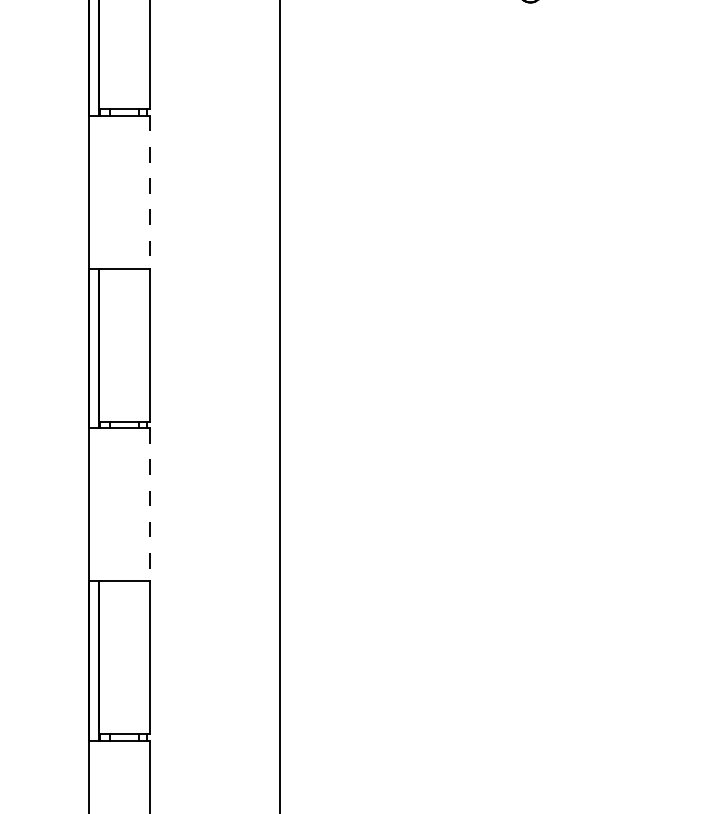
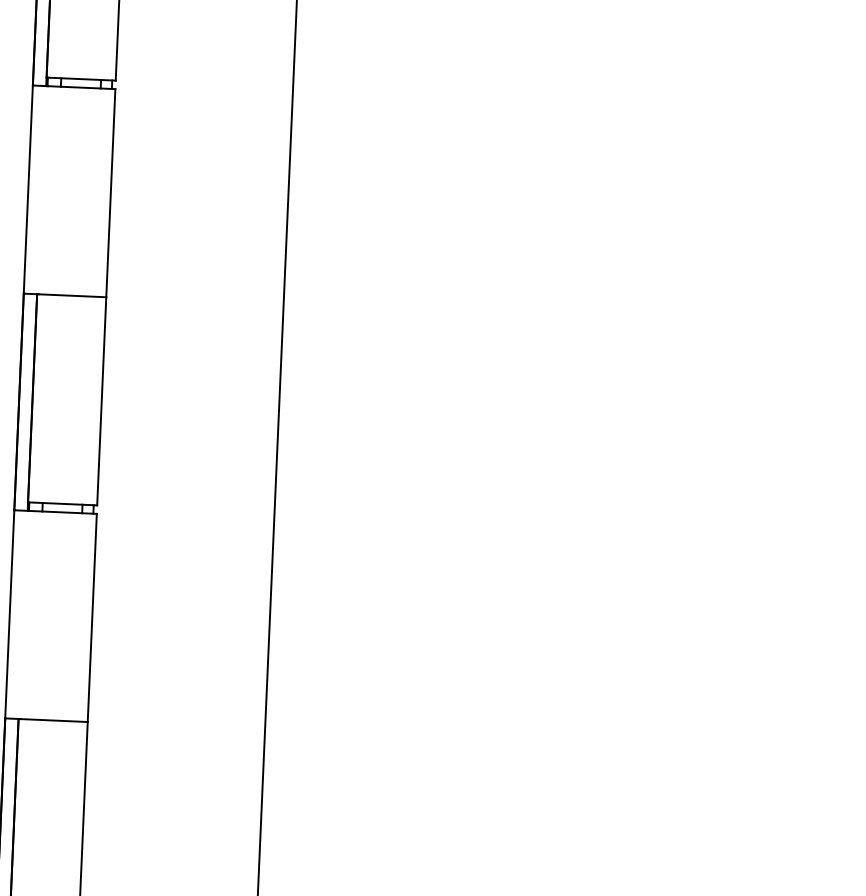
line: (149, 192) -> (110, 193), dashed -> solid
line: (149, 504) -> (91, 617), dashed -> solid

